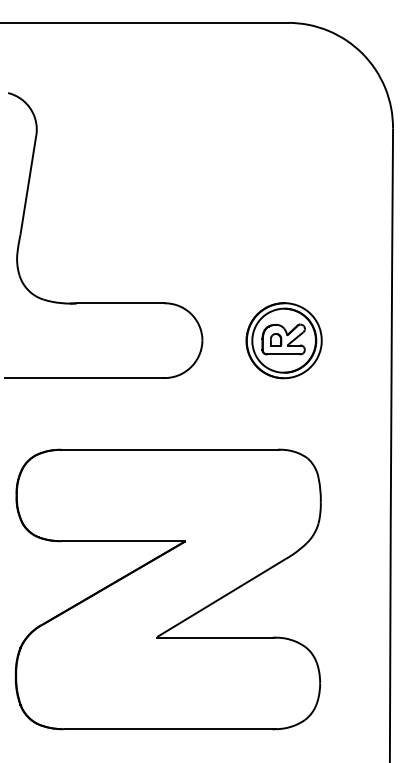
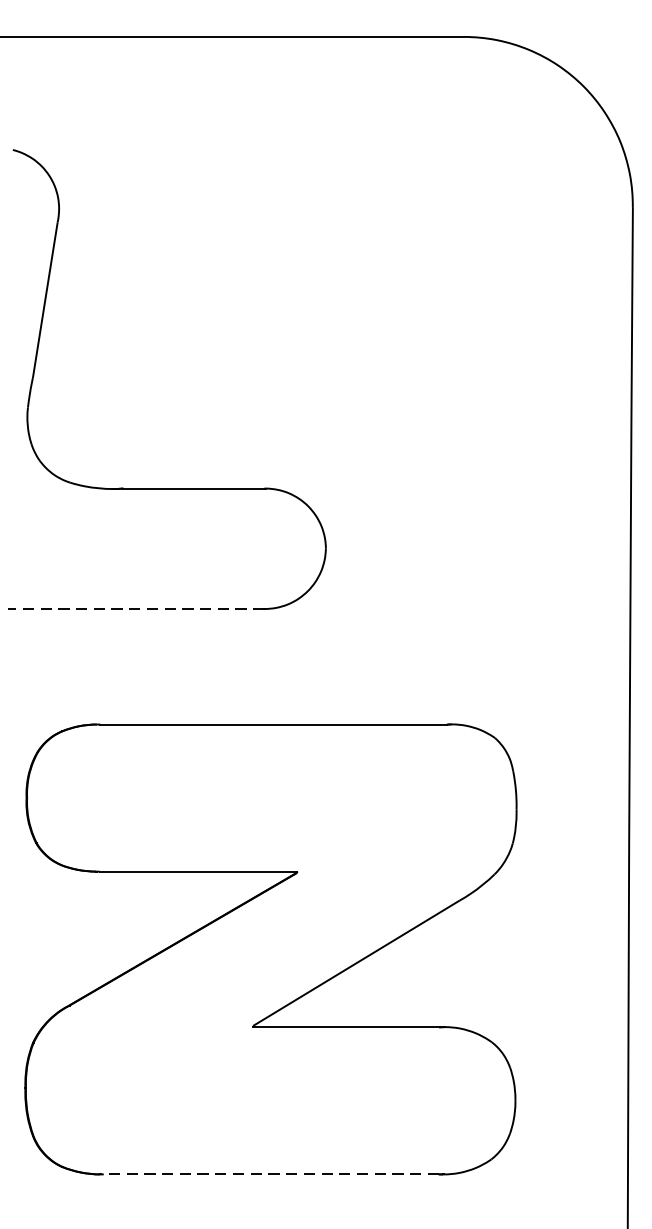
part: (283, 340) -> (456, 548), removed
line: (84, 378) -> (135, 609), solid -> dashed
line: (168, 729) -> (271, 1174), solid -> dashed

